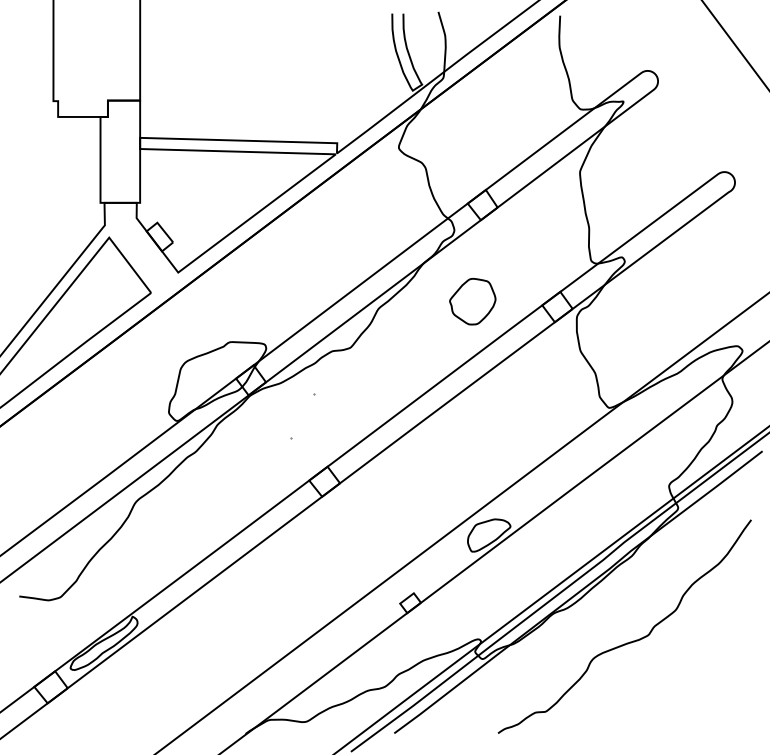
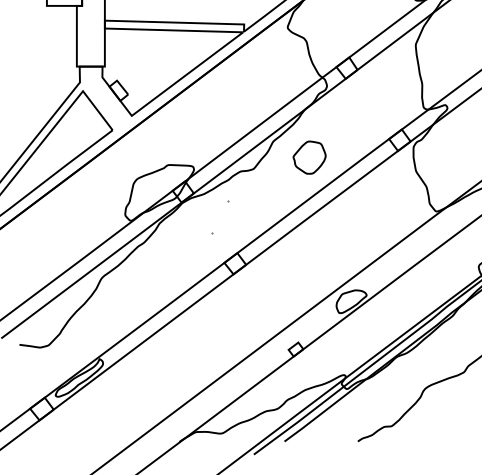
part: (472, 301) -> (309, 157), moved

